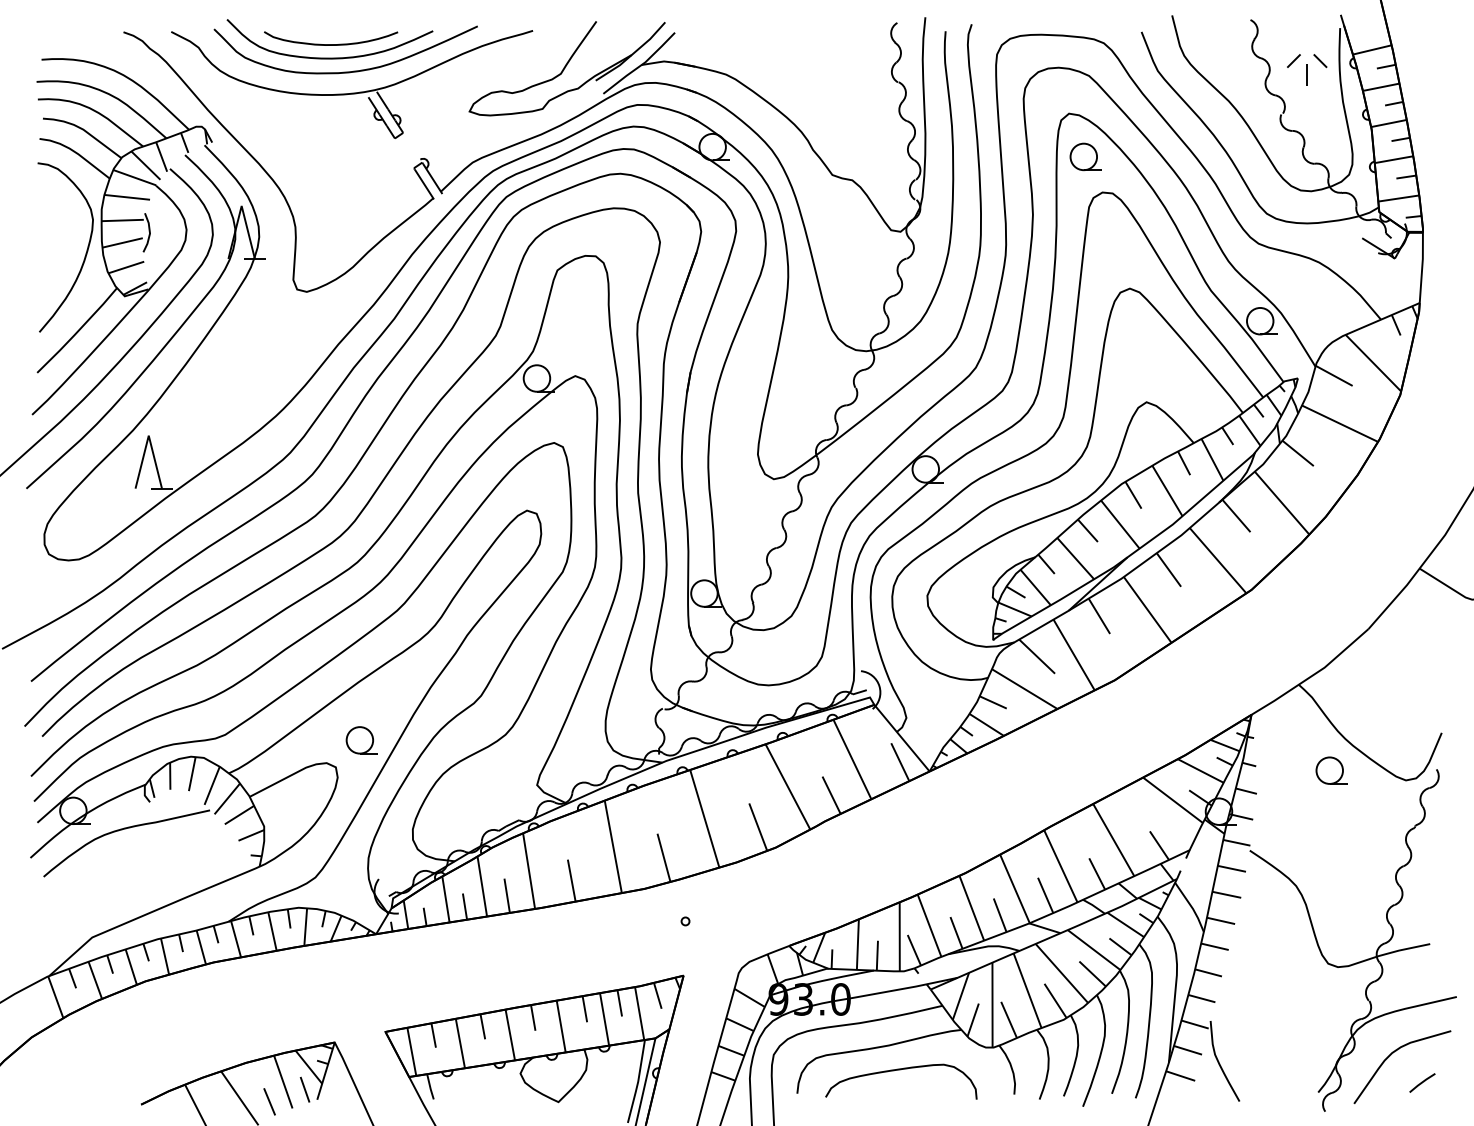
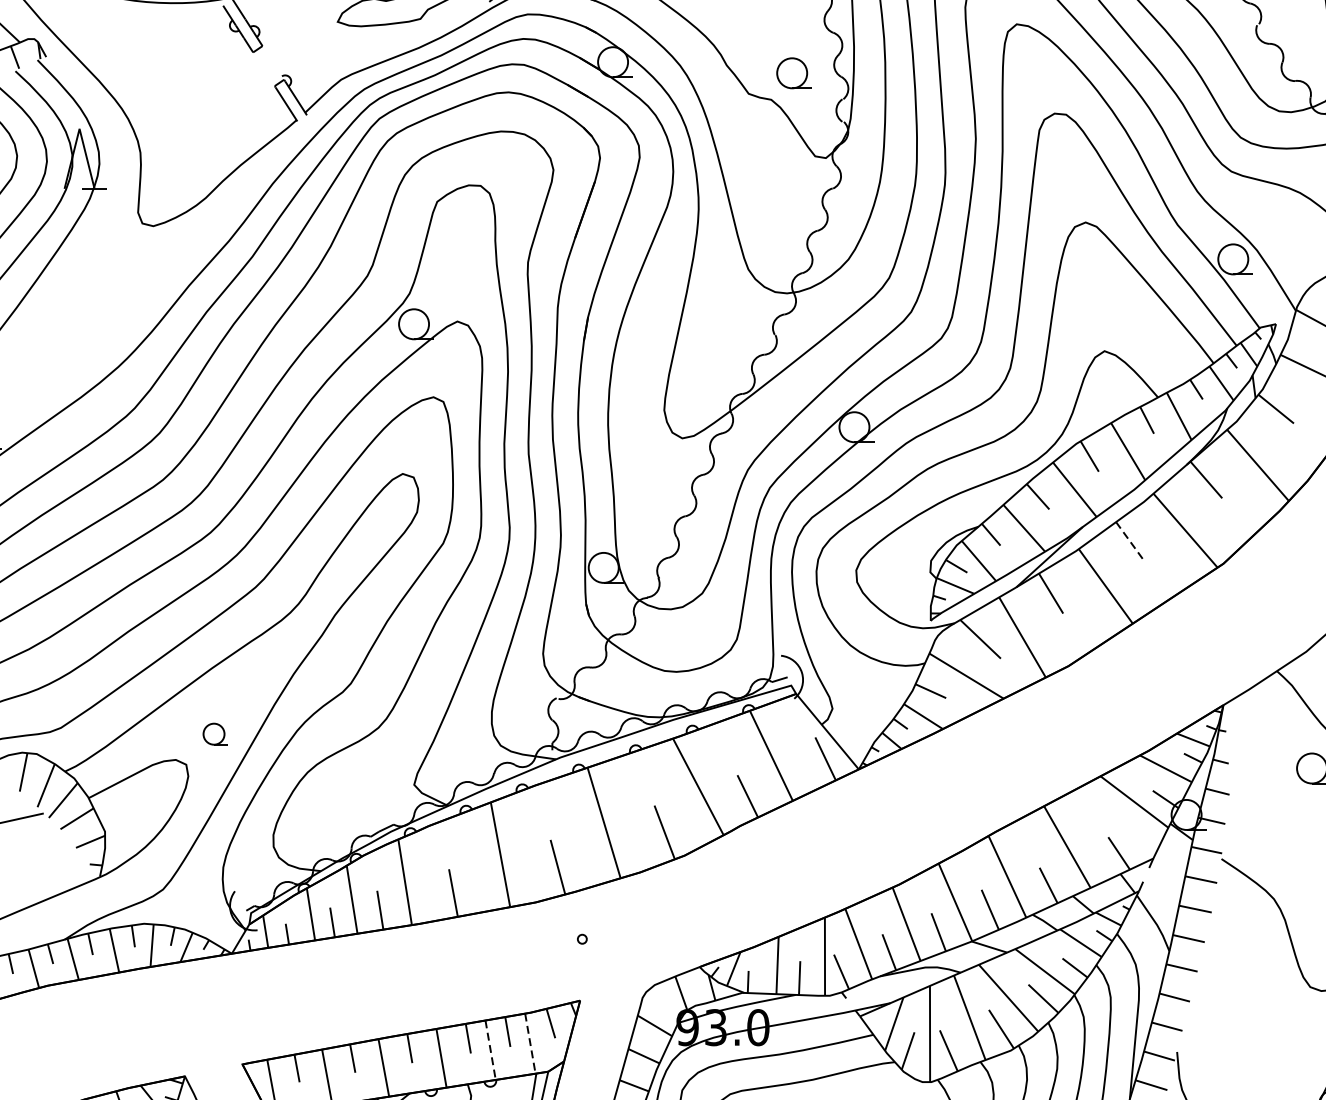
part: (1085, 156) -> (794, 72), moved
line: (1168, 569) -> (1129, 540), solid -> dashed
part: (361, 740) -> (215, 734), size x0.7
line: (639, 1013) -> (530, 1043), solid -> dashed
line: (604, 1019) -> (490, 1050), solid -> dashed

